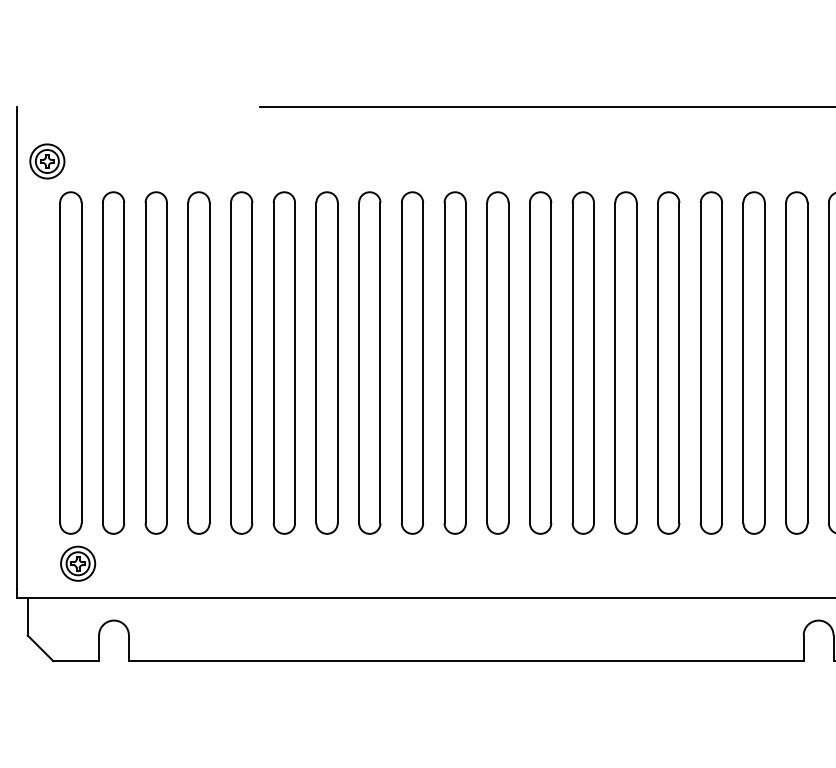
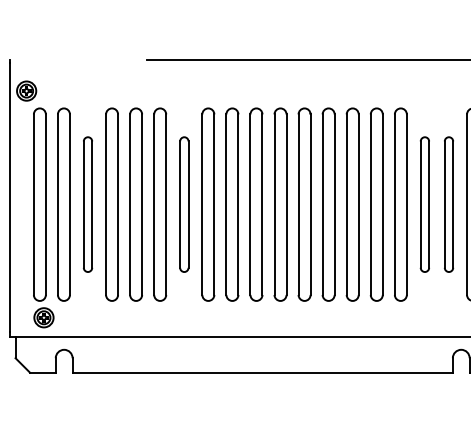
part: (155, 362) -> (87, 204), size x0.7
part: (327, 362) -> (184, 204), size x0.7
part: (753, 362) -> (424, 204), size x0.7
part: (795, 362) -> (448, 204), size x0.7

